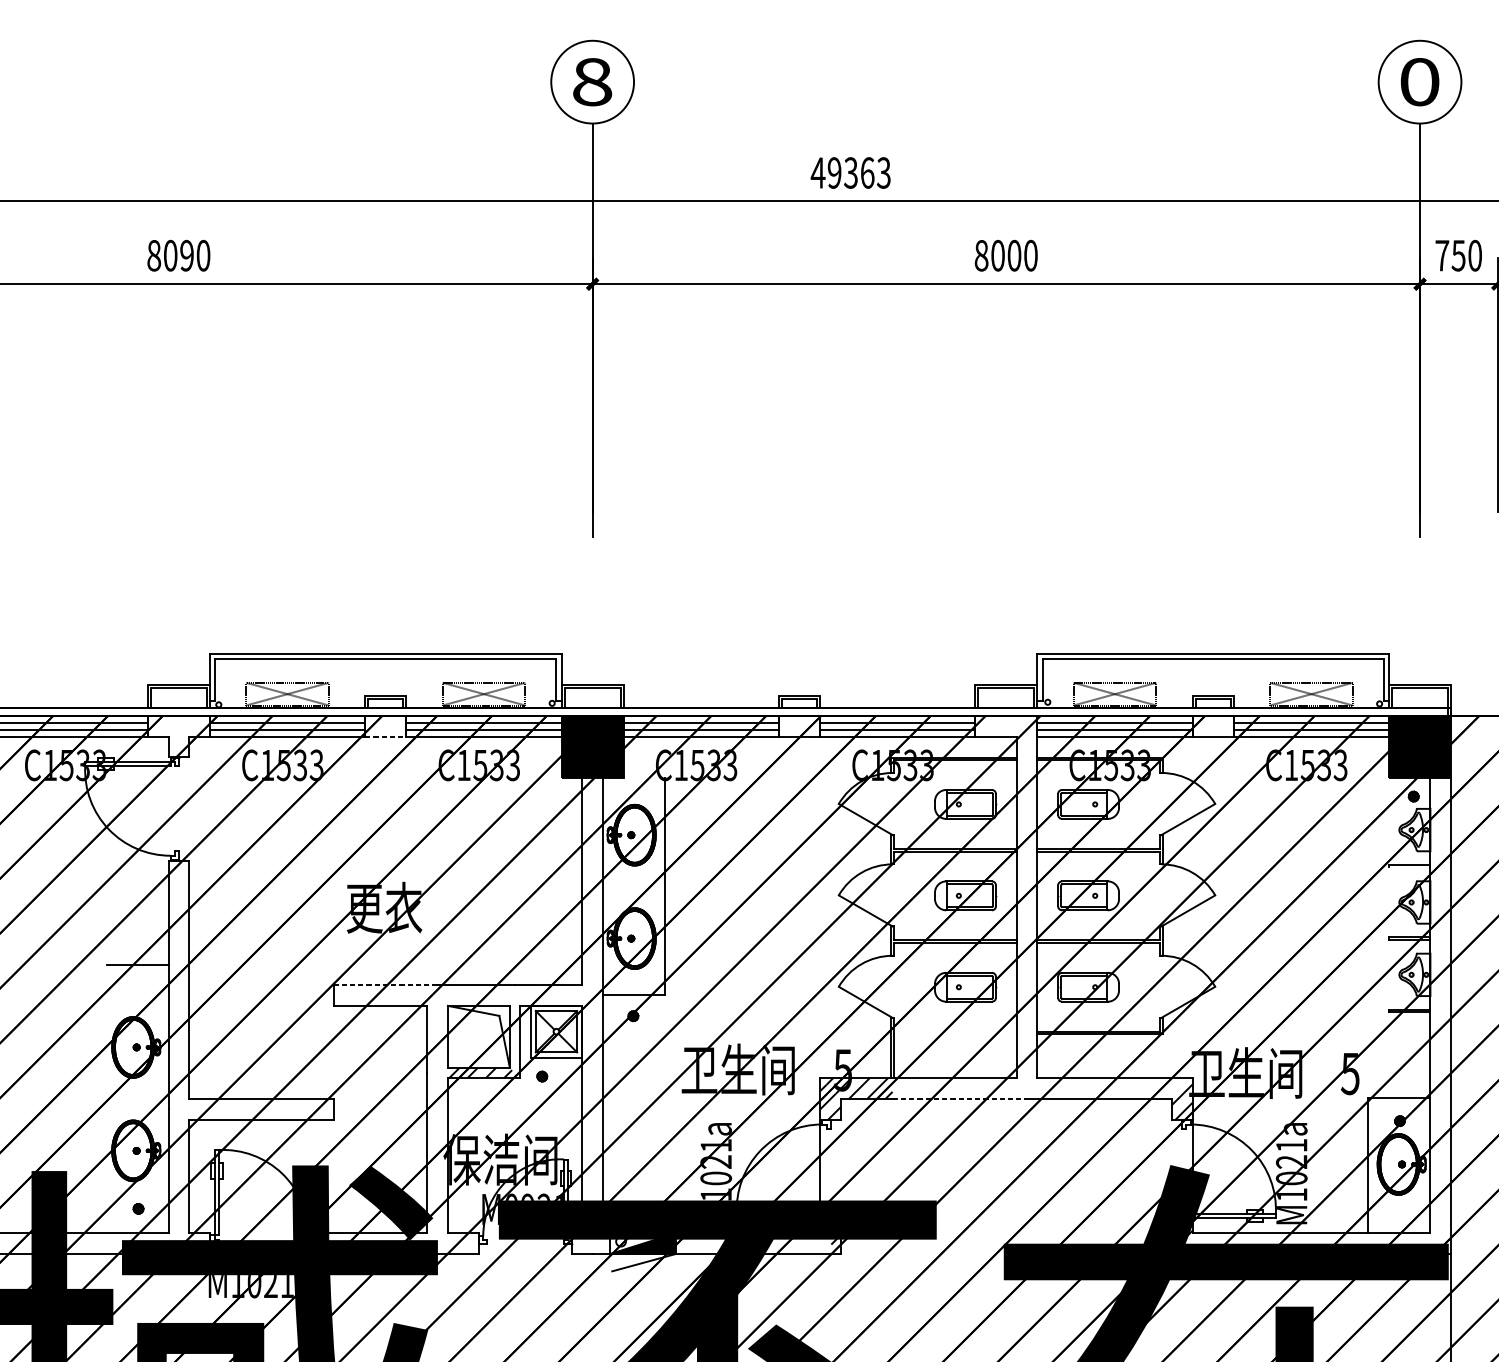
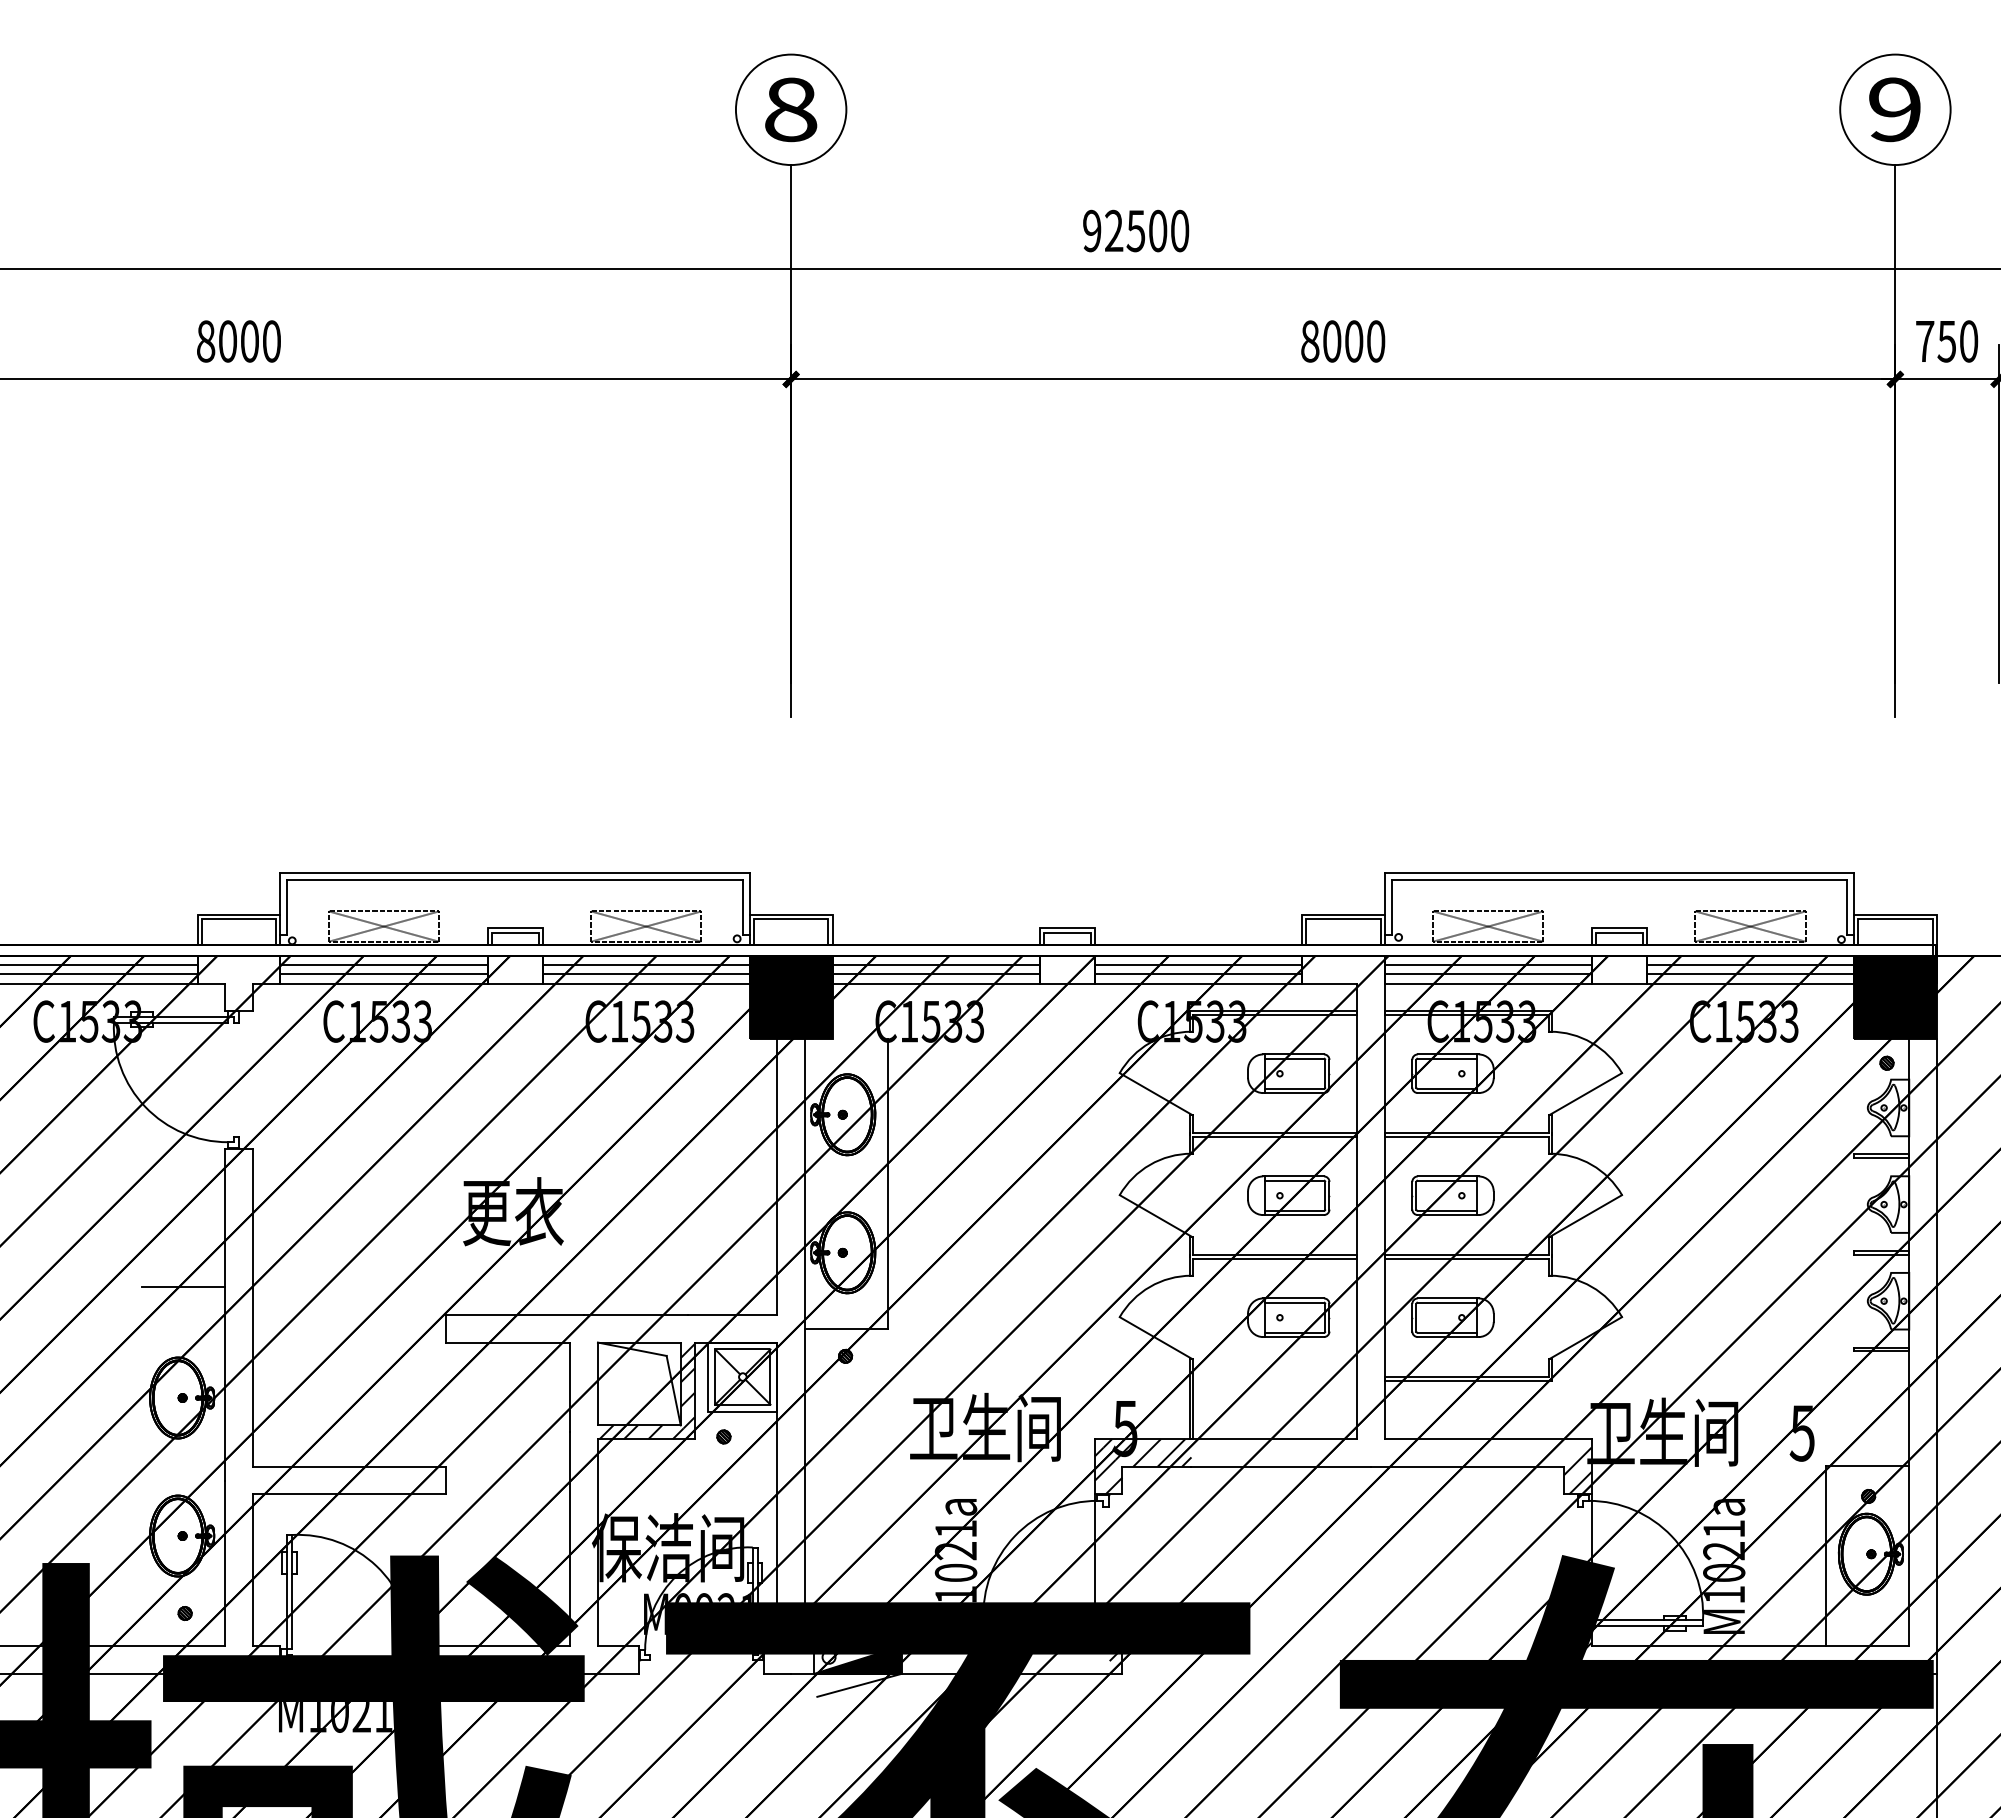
text: (1420, 81) -> (1895, 109), 0 -> 9
text: (850, 172) -> (1135, 230), 49363 -> 92500
text: (186, 255) -> (249, 341), 8090 -> 8000
line: (386, 736) -> (515, 983), dashed -> solid
line: (1409, 867) -> (1881, 1157), added
line: (385, 984) -> (514, 1314), dashed -> solid
hatch: (514, 1038) -> (687, 1386), added
line: (960, 1098) -> (1281, 1466), dashed -> solid

